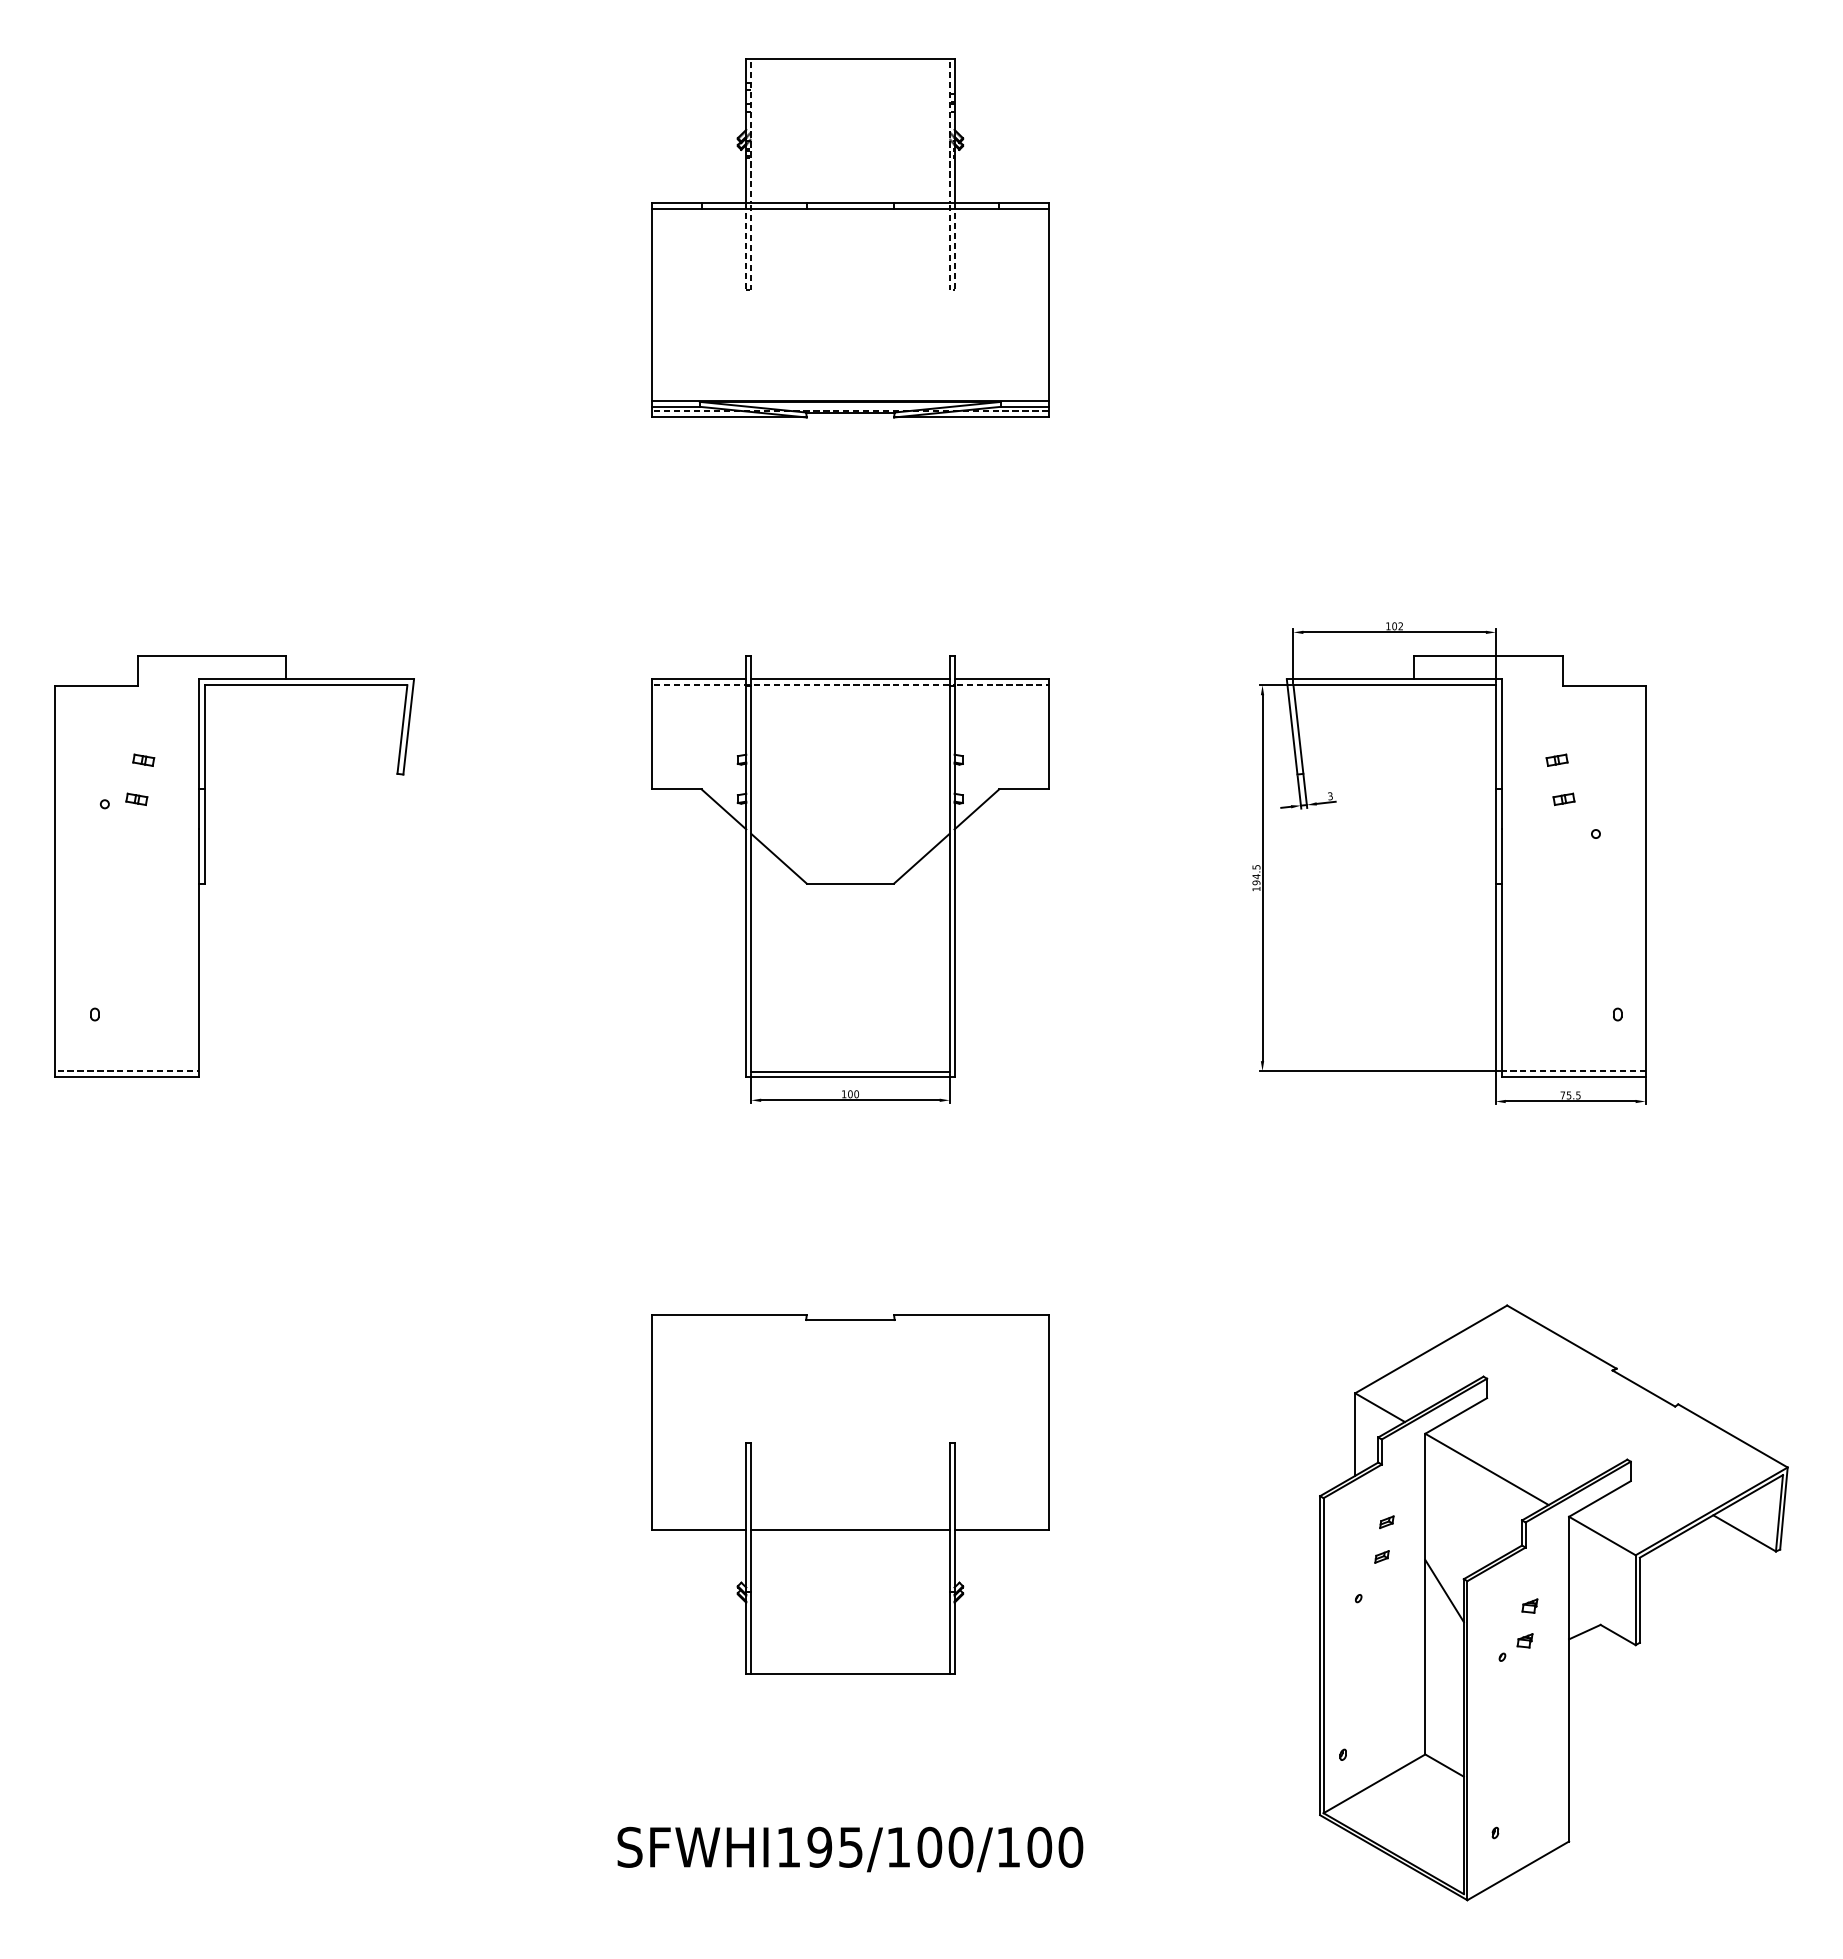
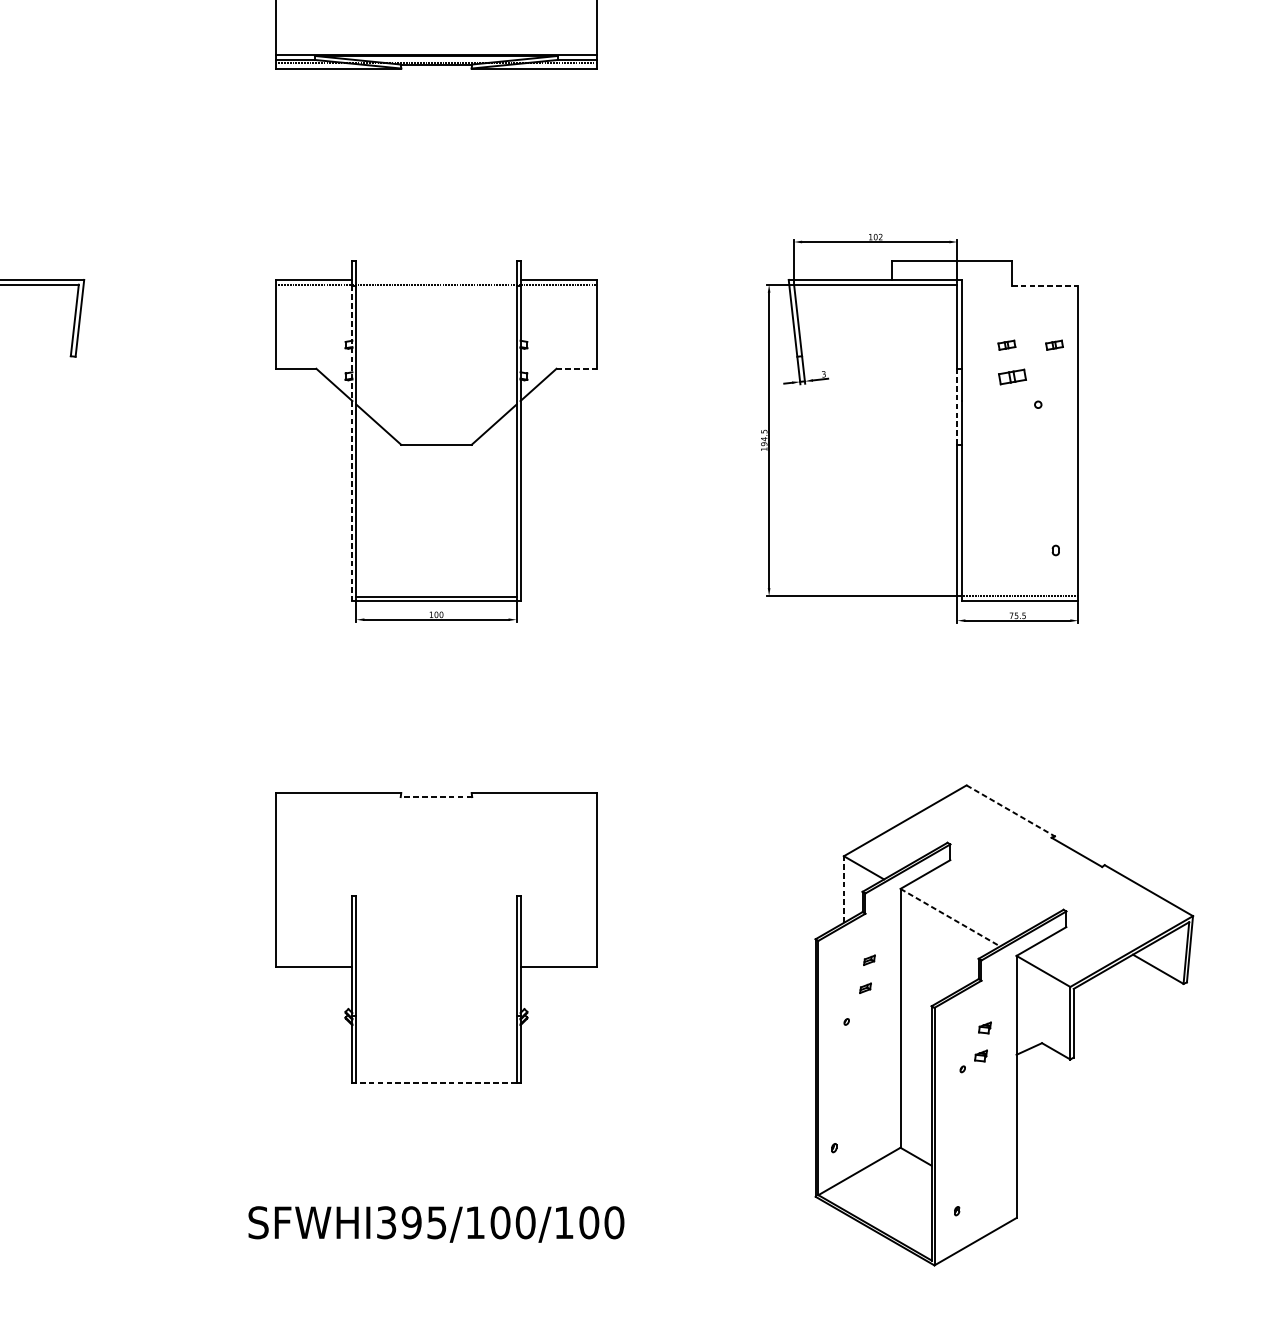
line: (850, 679) -> (436, 280), removed
line: (1604, 686) -> (1045, 285), solid -> dashed
part: (1615, 759) -> (1054, 344), added
line: (1024, 789) -> (576, 368), solid -> dashed
part: (1563, 798) -> (1012, 376), size x1.6
line: (1495, 836) -> (957, 406), solid -> dashed
line: (746, 882) -> (352, 443), solid -> dashed
line: (849, 1320) -> (435, 797), solid -> dashed
line: (1562, 1337) -> (1011, 811), solid -> dashed
line: (1355, 1434) -> (844, 889), solid -> dashed
line: (1487, 1469) -> (950, 917), solid -> dashed
line: (850, 1530) -> (436, 966), removed
line: (1444, 1590) -> (916, 1015), removed
line: (849, 1673) -> (435, 1082), solid -> dashed
text: (788, 1846) -> (386, 1222), SFWHI195/100/100 -> SFWHI395/100/100

